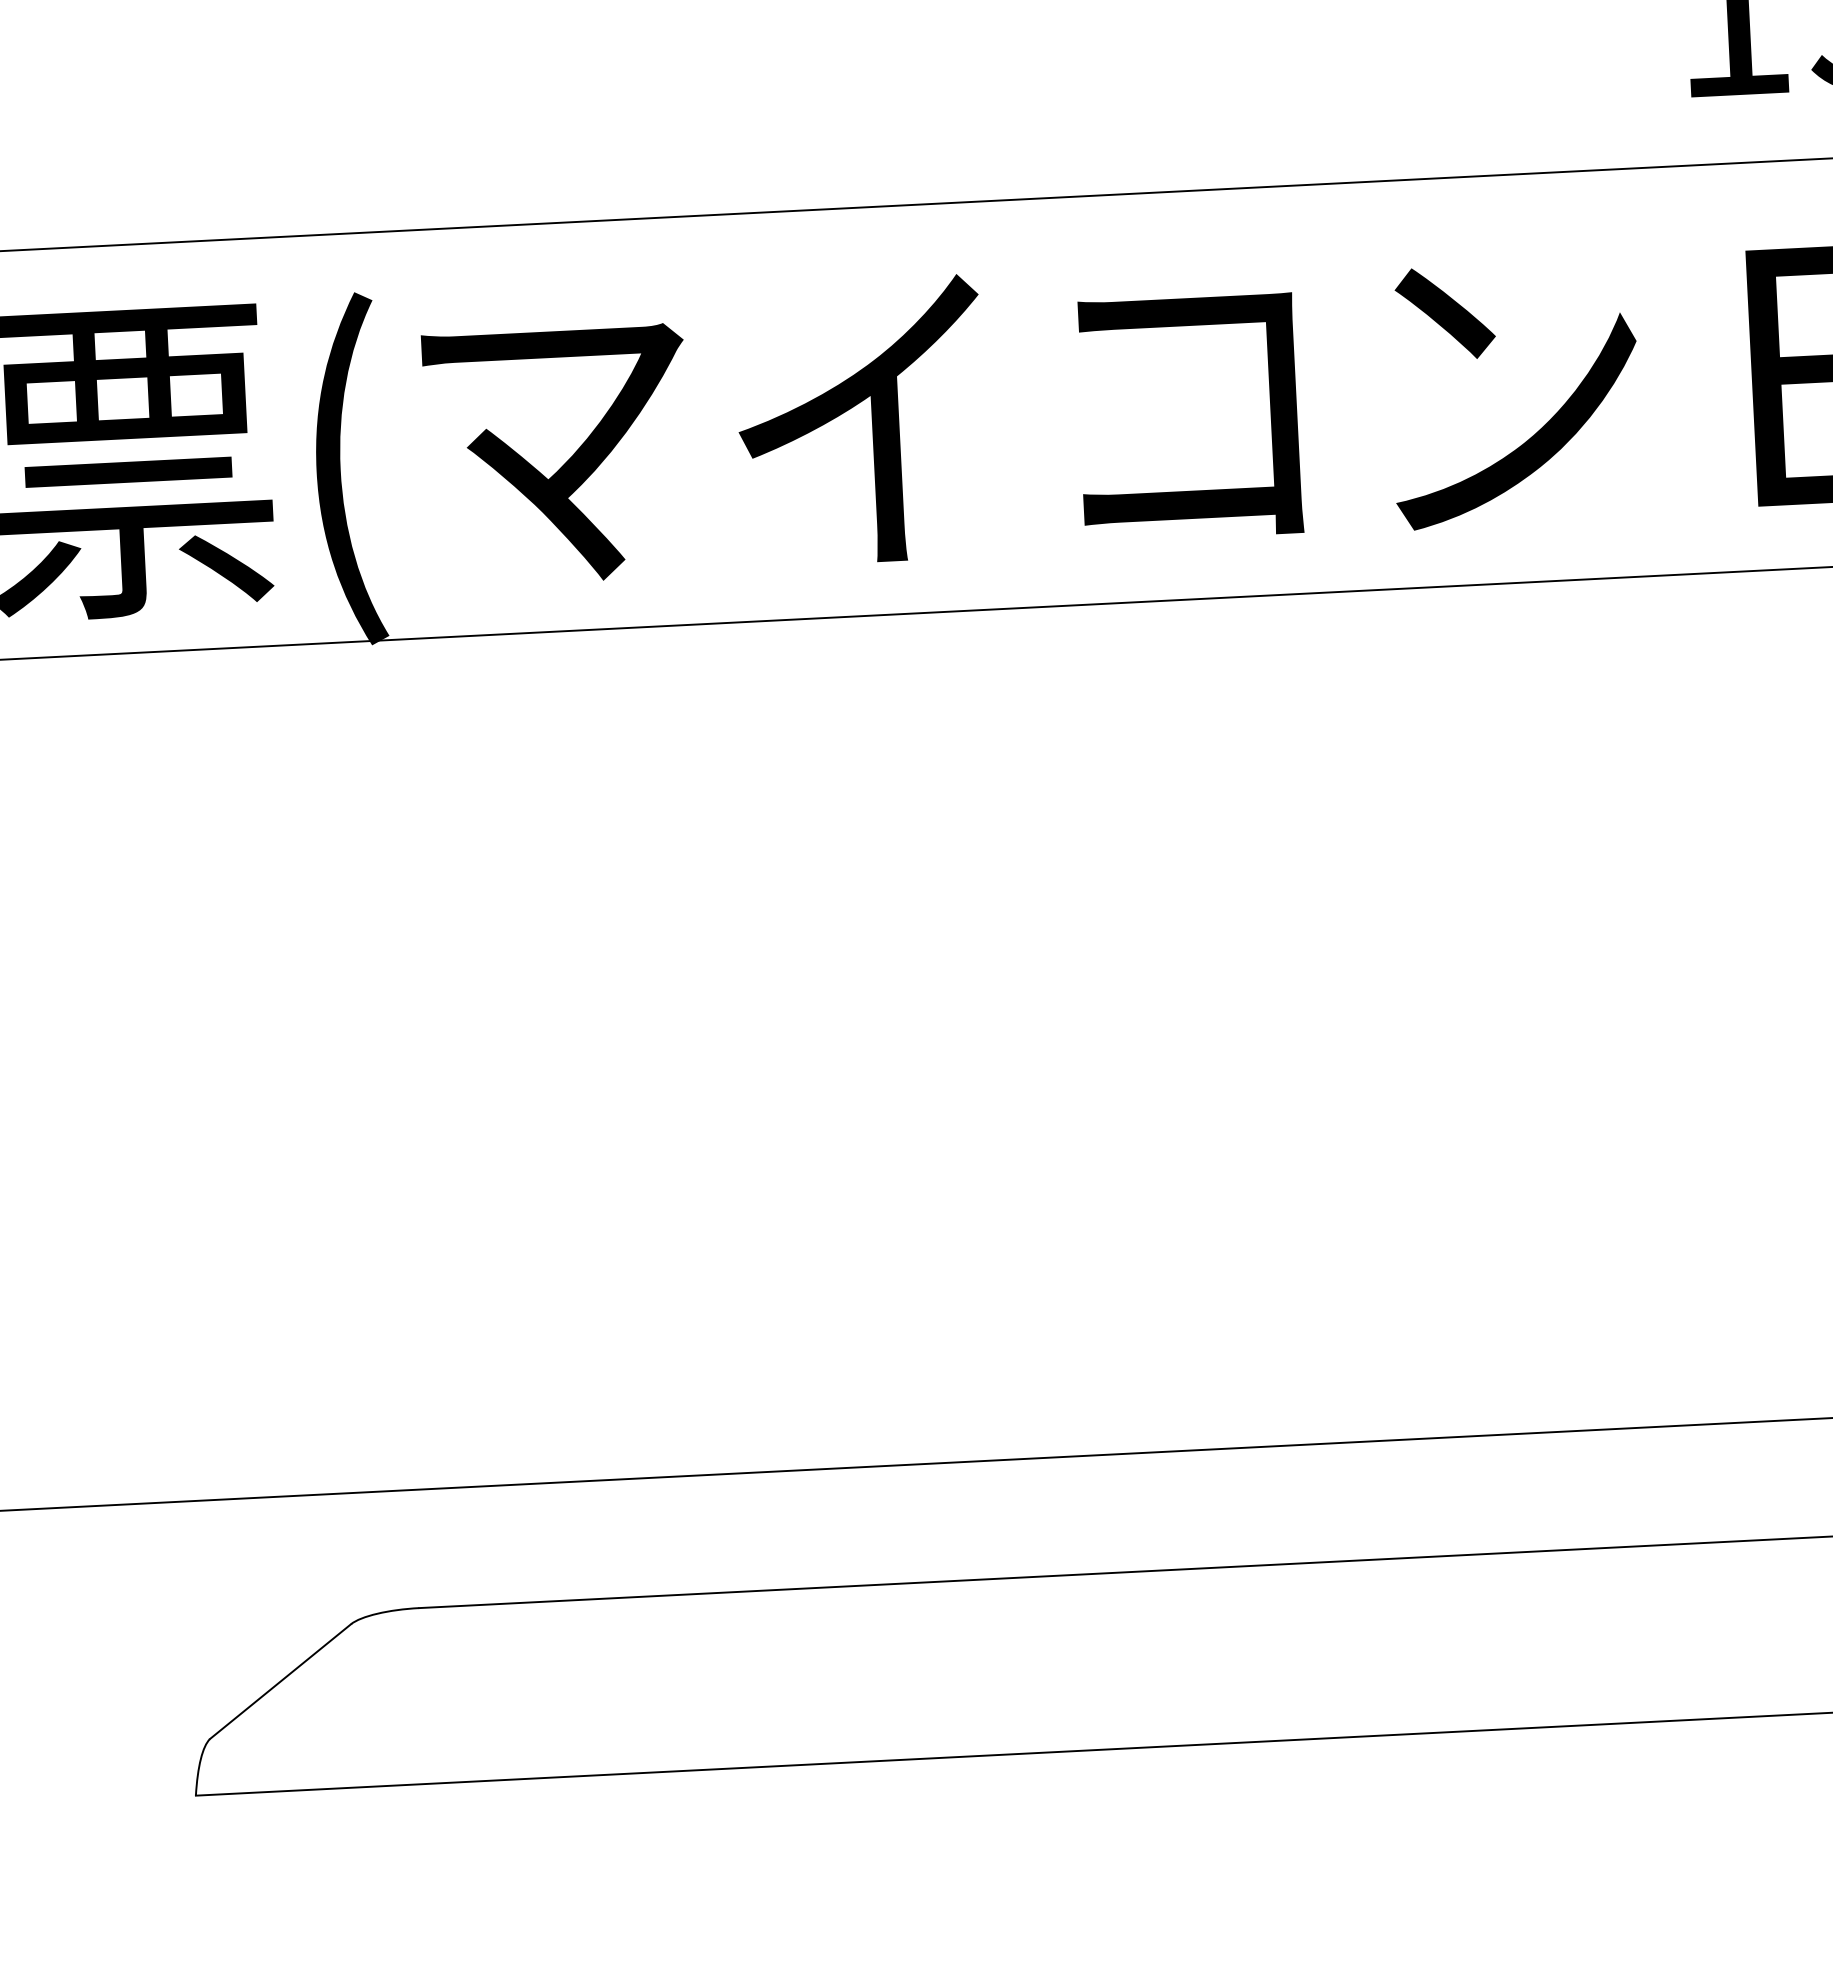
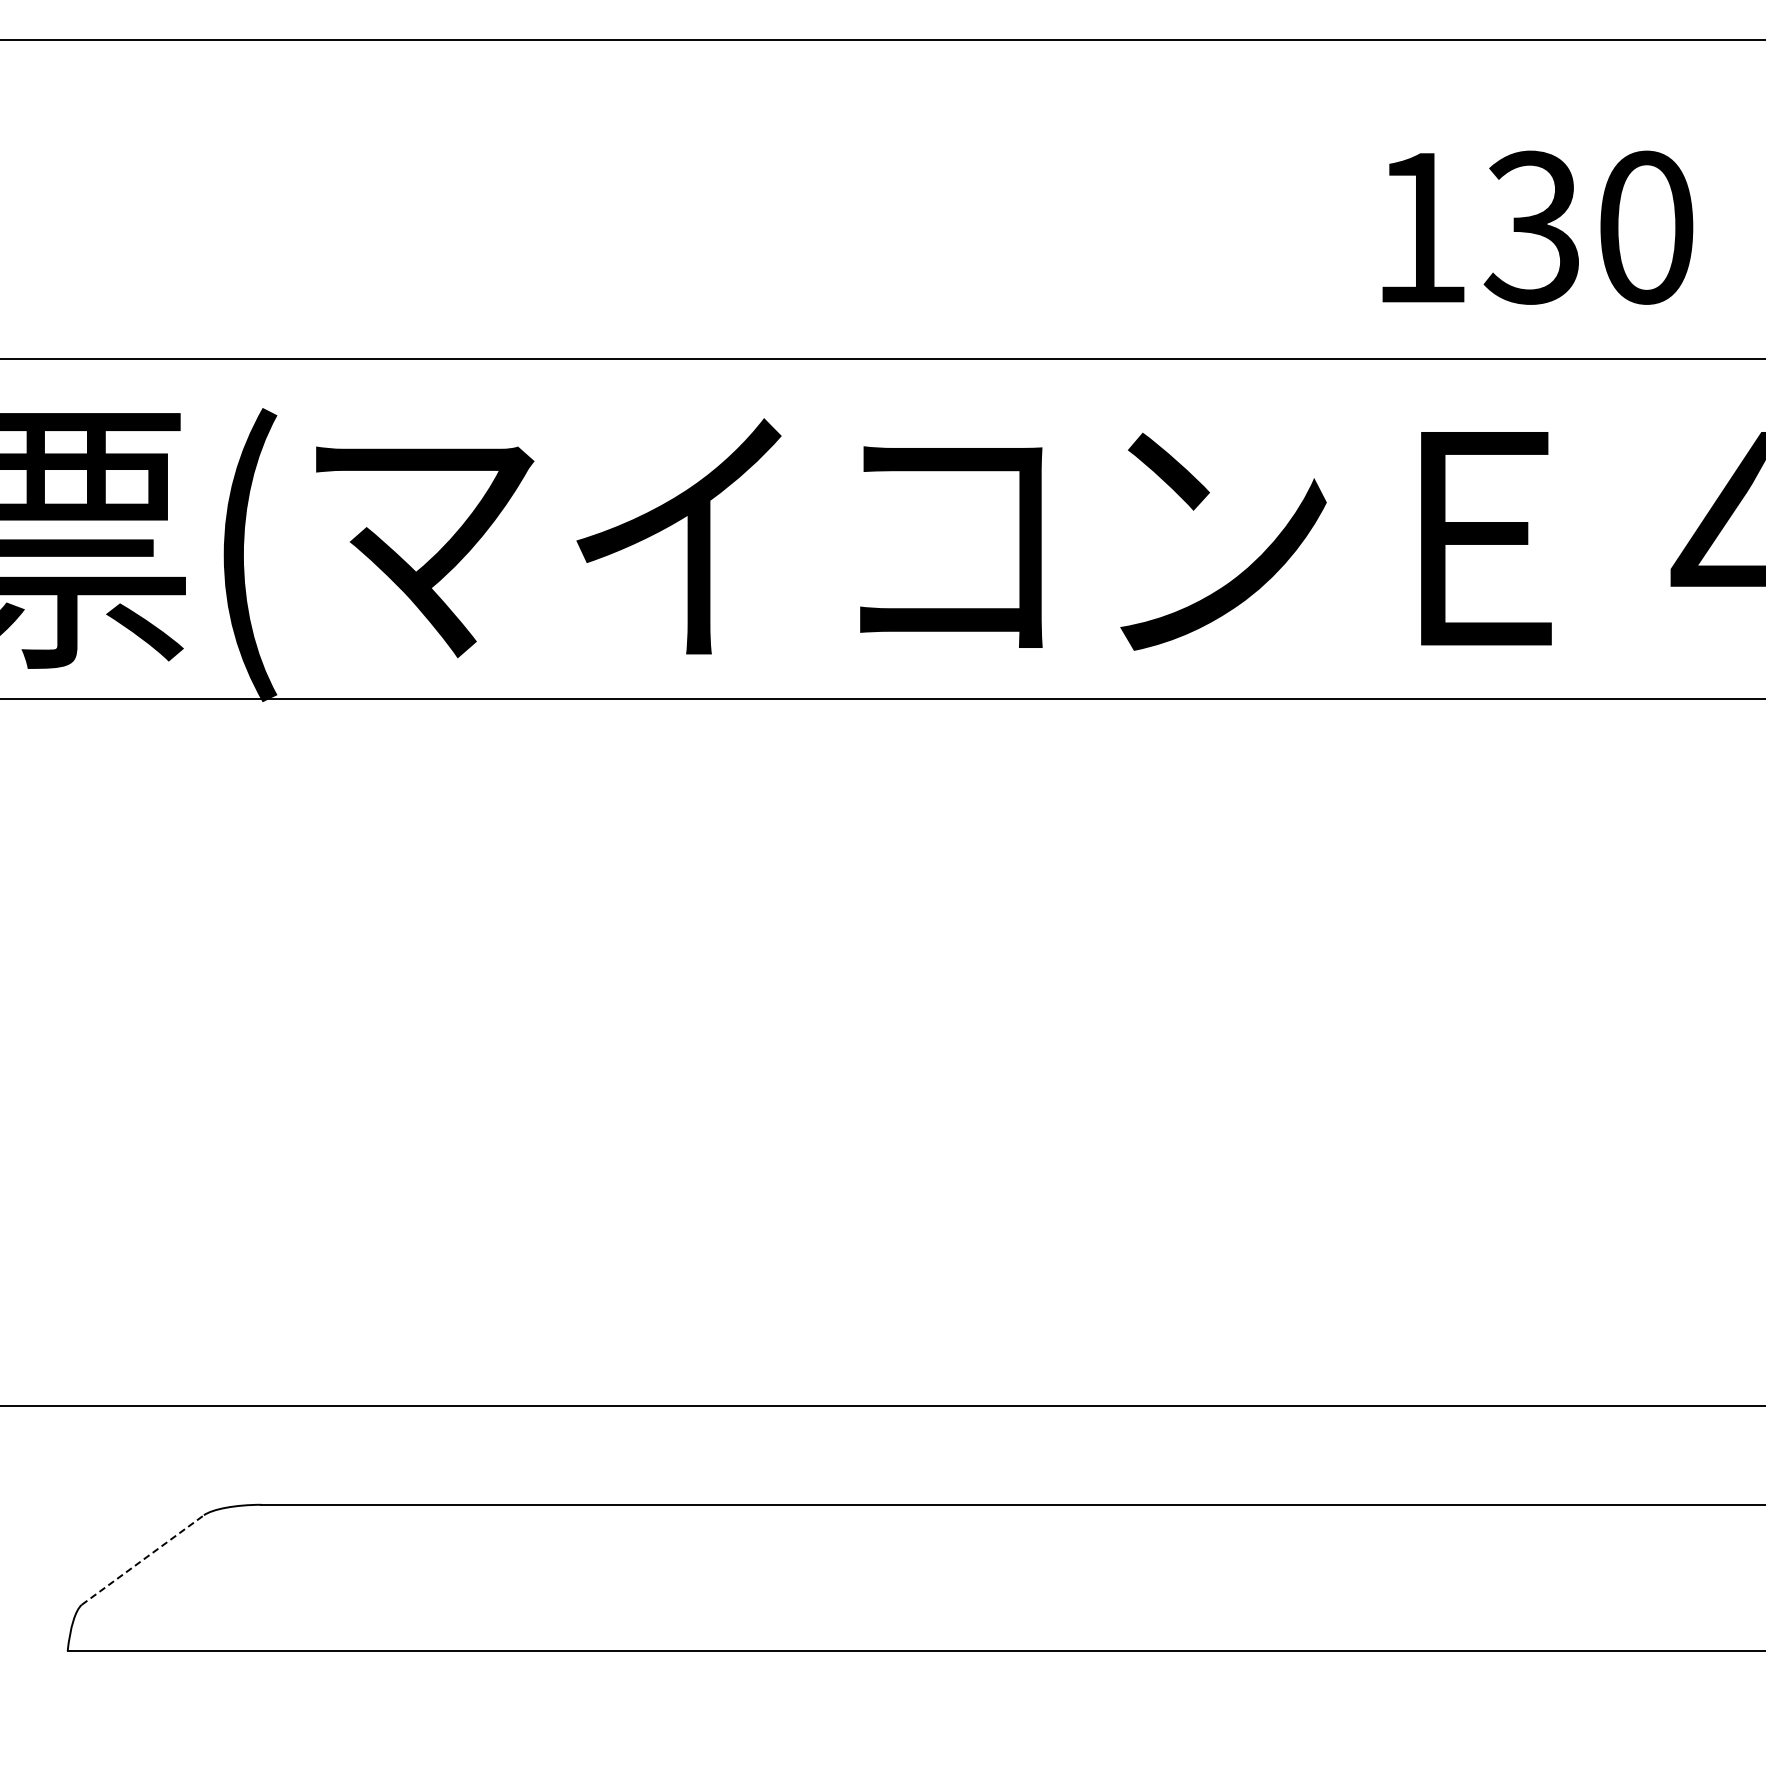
line: (280, 1682) -> (142, 1560), solid -> dashed

